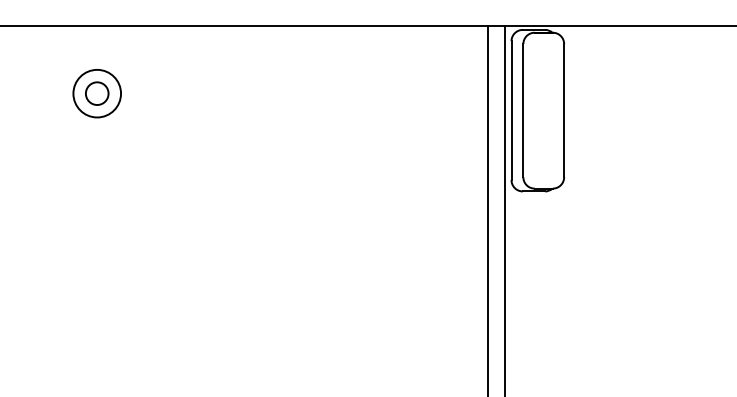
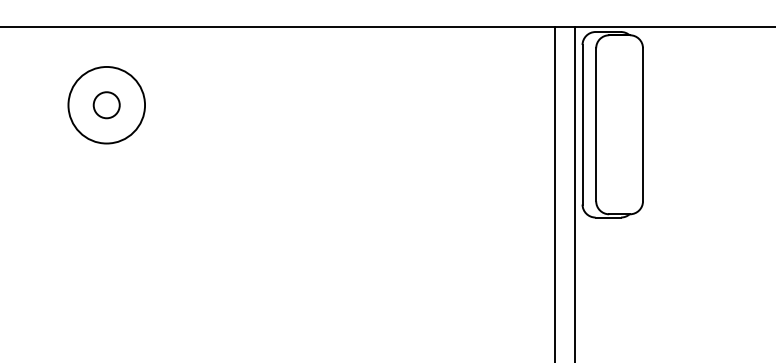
circle: (97, 93) -> (107, 105), size x1.4

